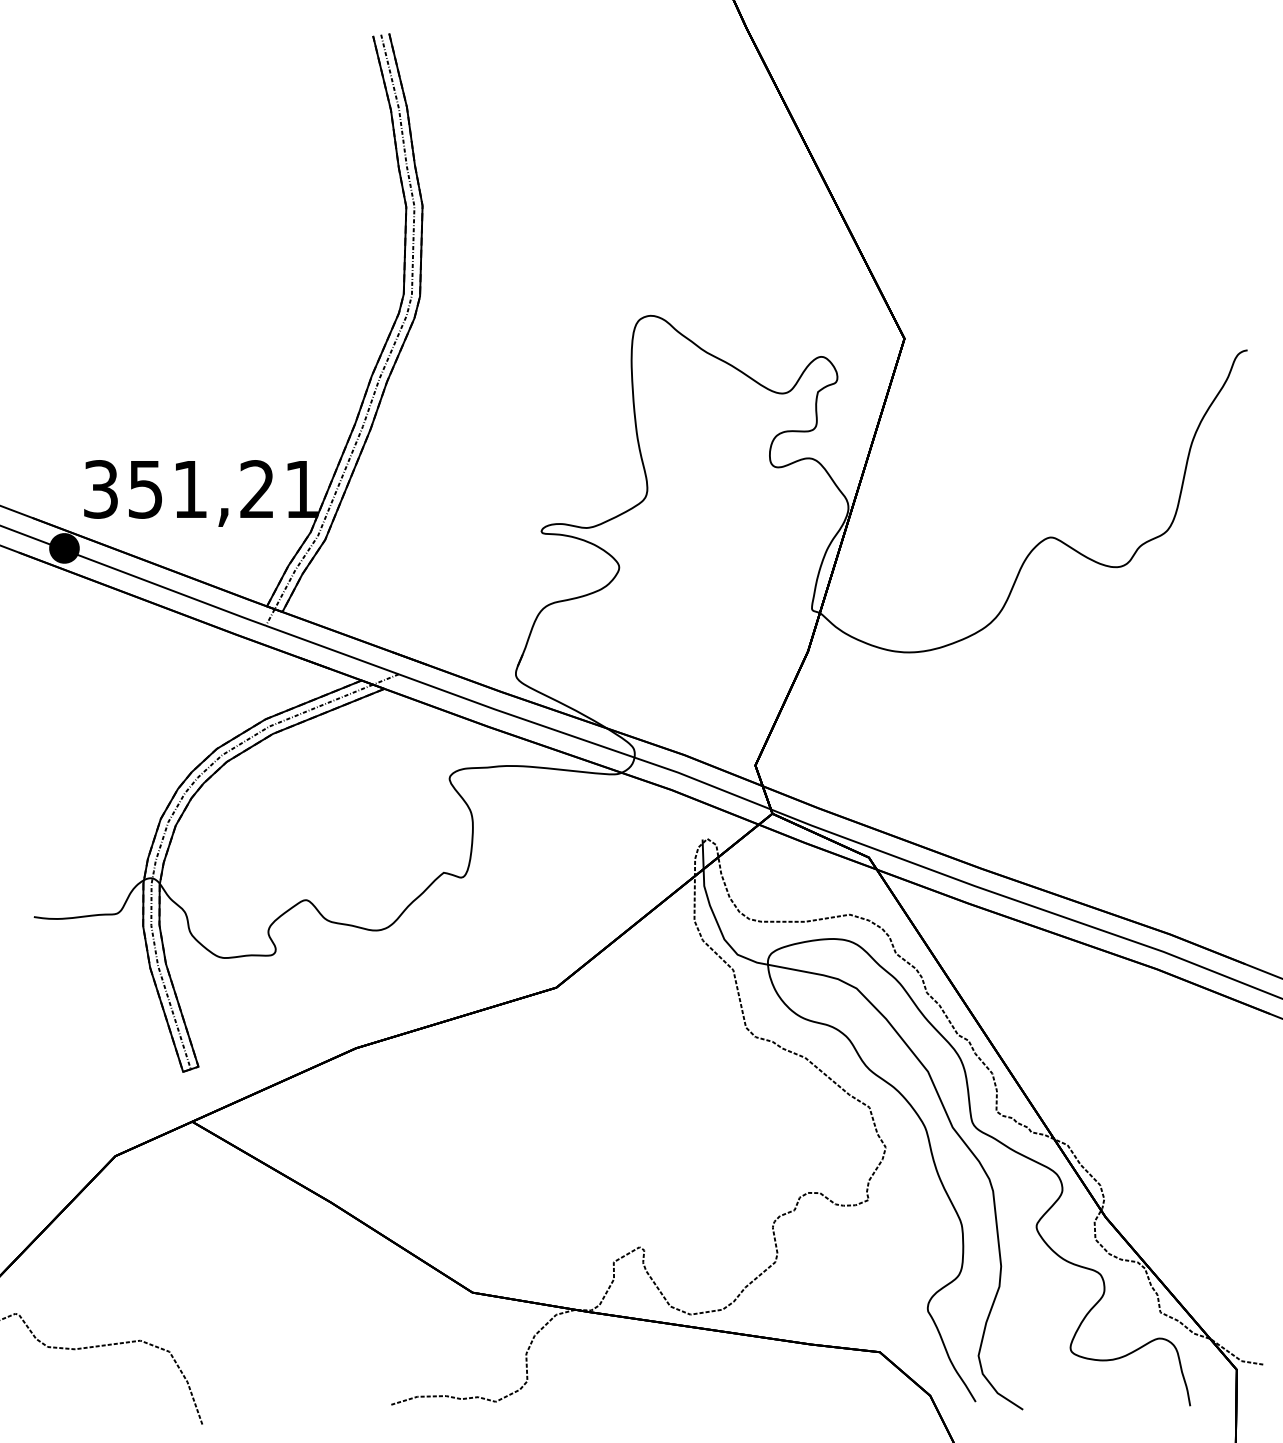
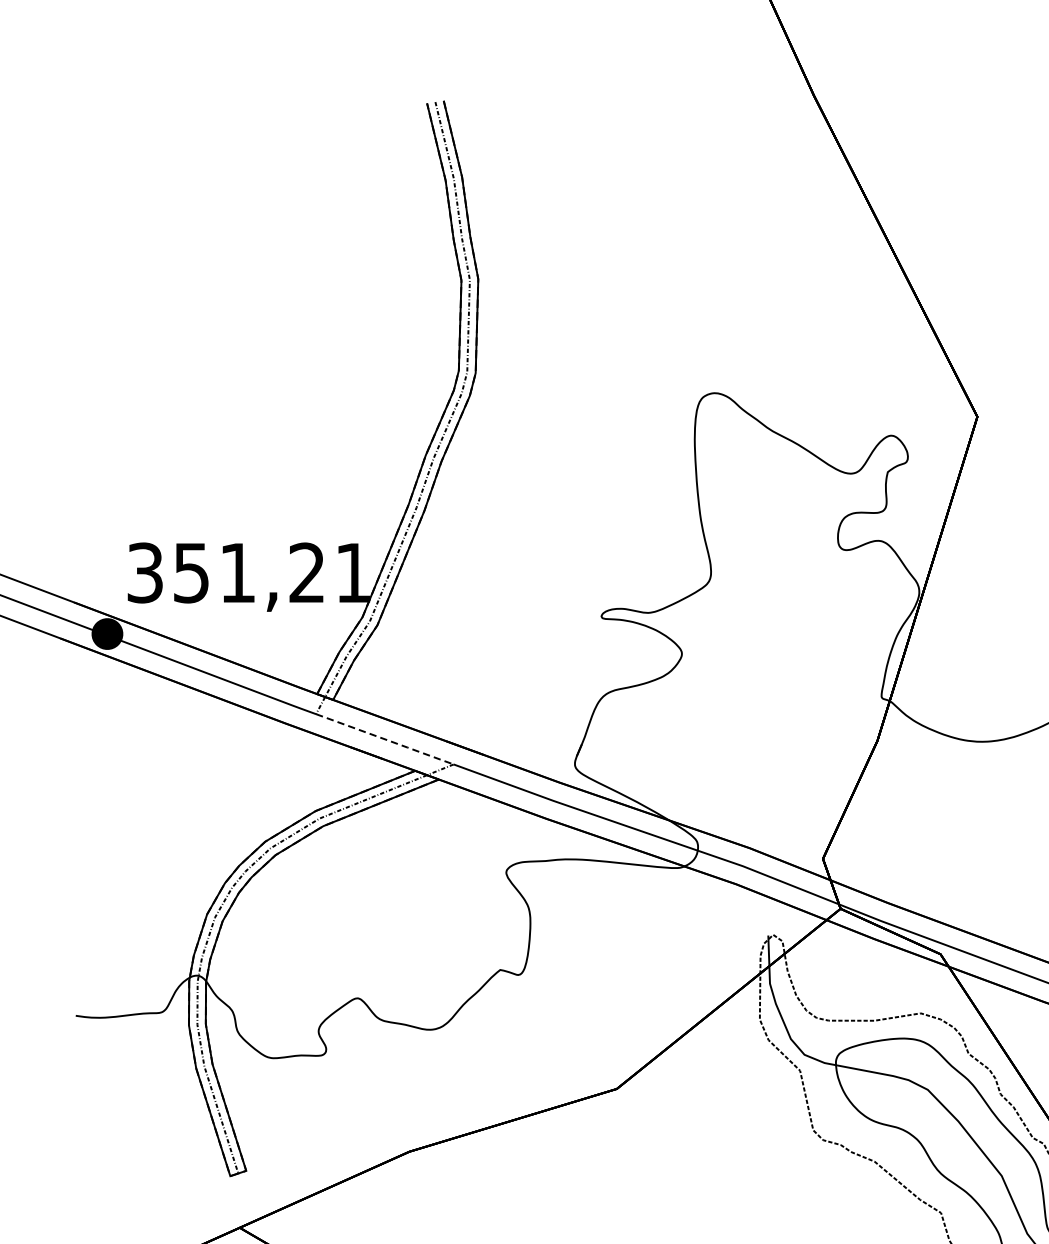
line: (333, 650) -> (386, 739), solid -> dashed

